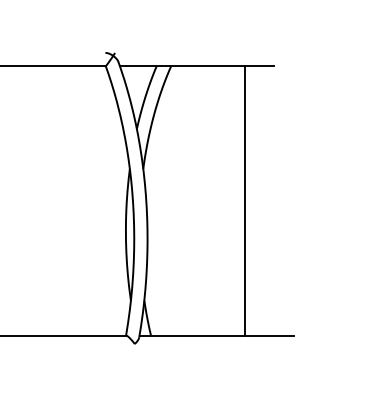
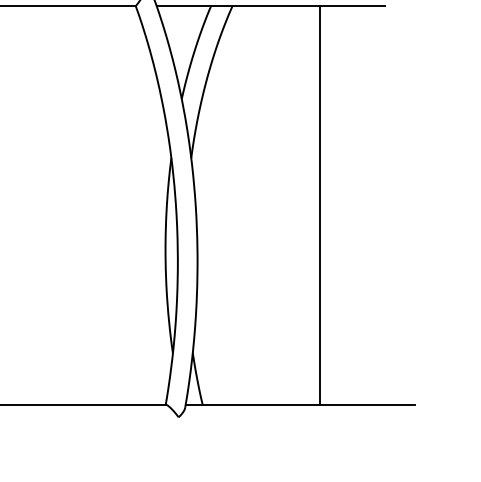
line: (244, 200) -> (320, 204), moved

